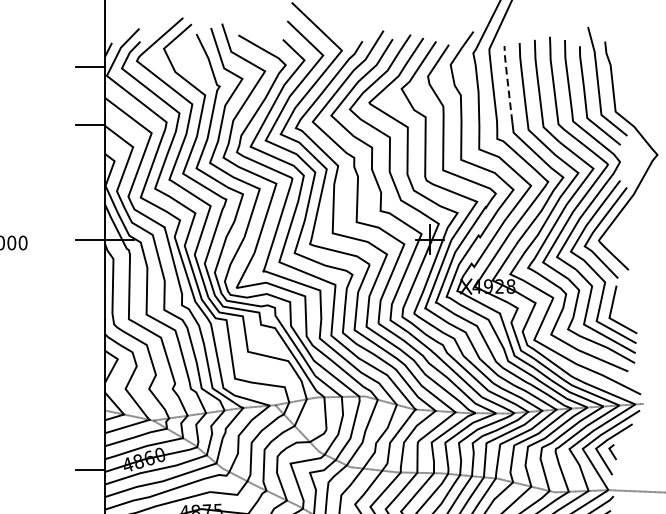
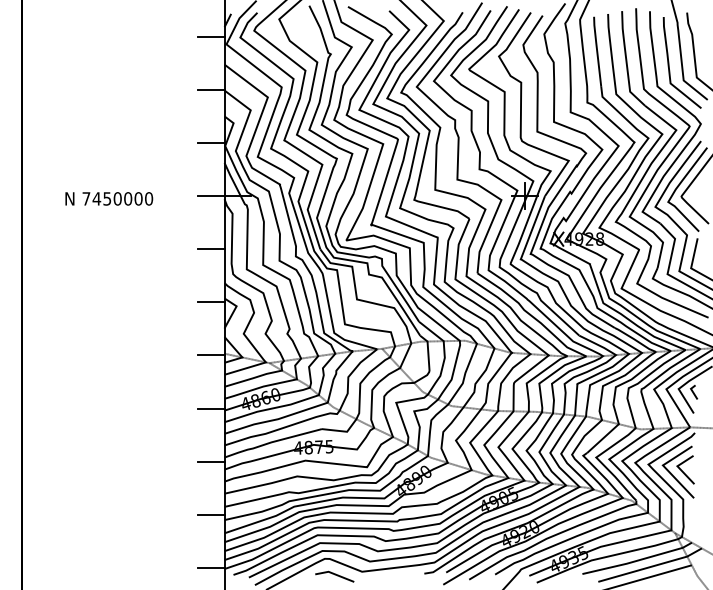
line: (508, 82) -> (597, 50), dashed -> solid
line: (90, 182) -> (211, 142), added
line: (90, 297) -> (211, 249), added
line: (90, 355) -> (211, 302), added
line: (90, 412) -> (211, 355), added

